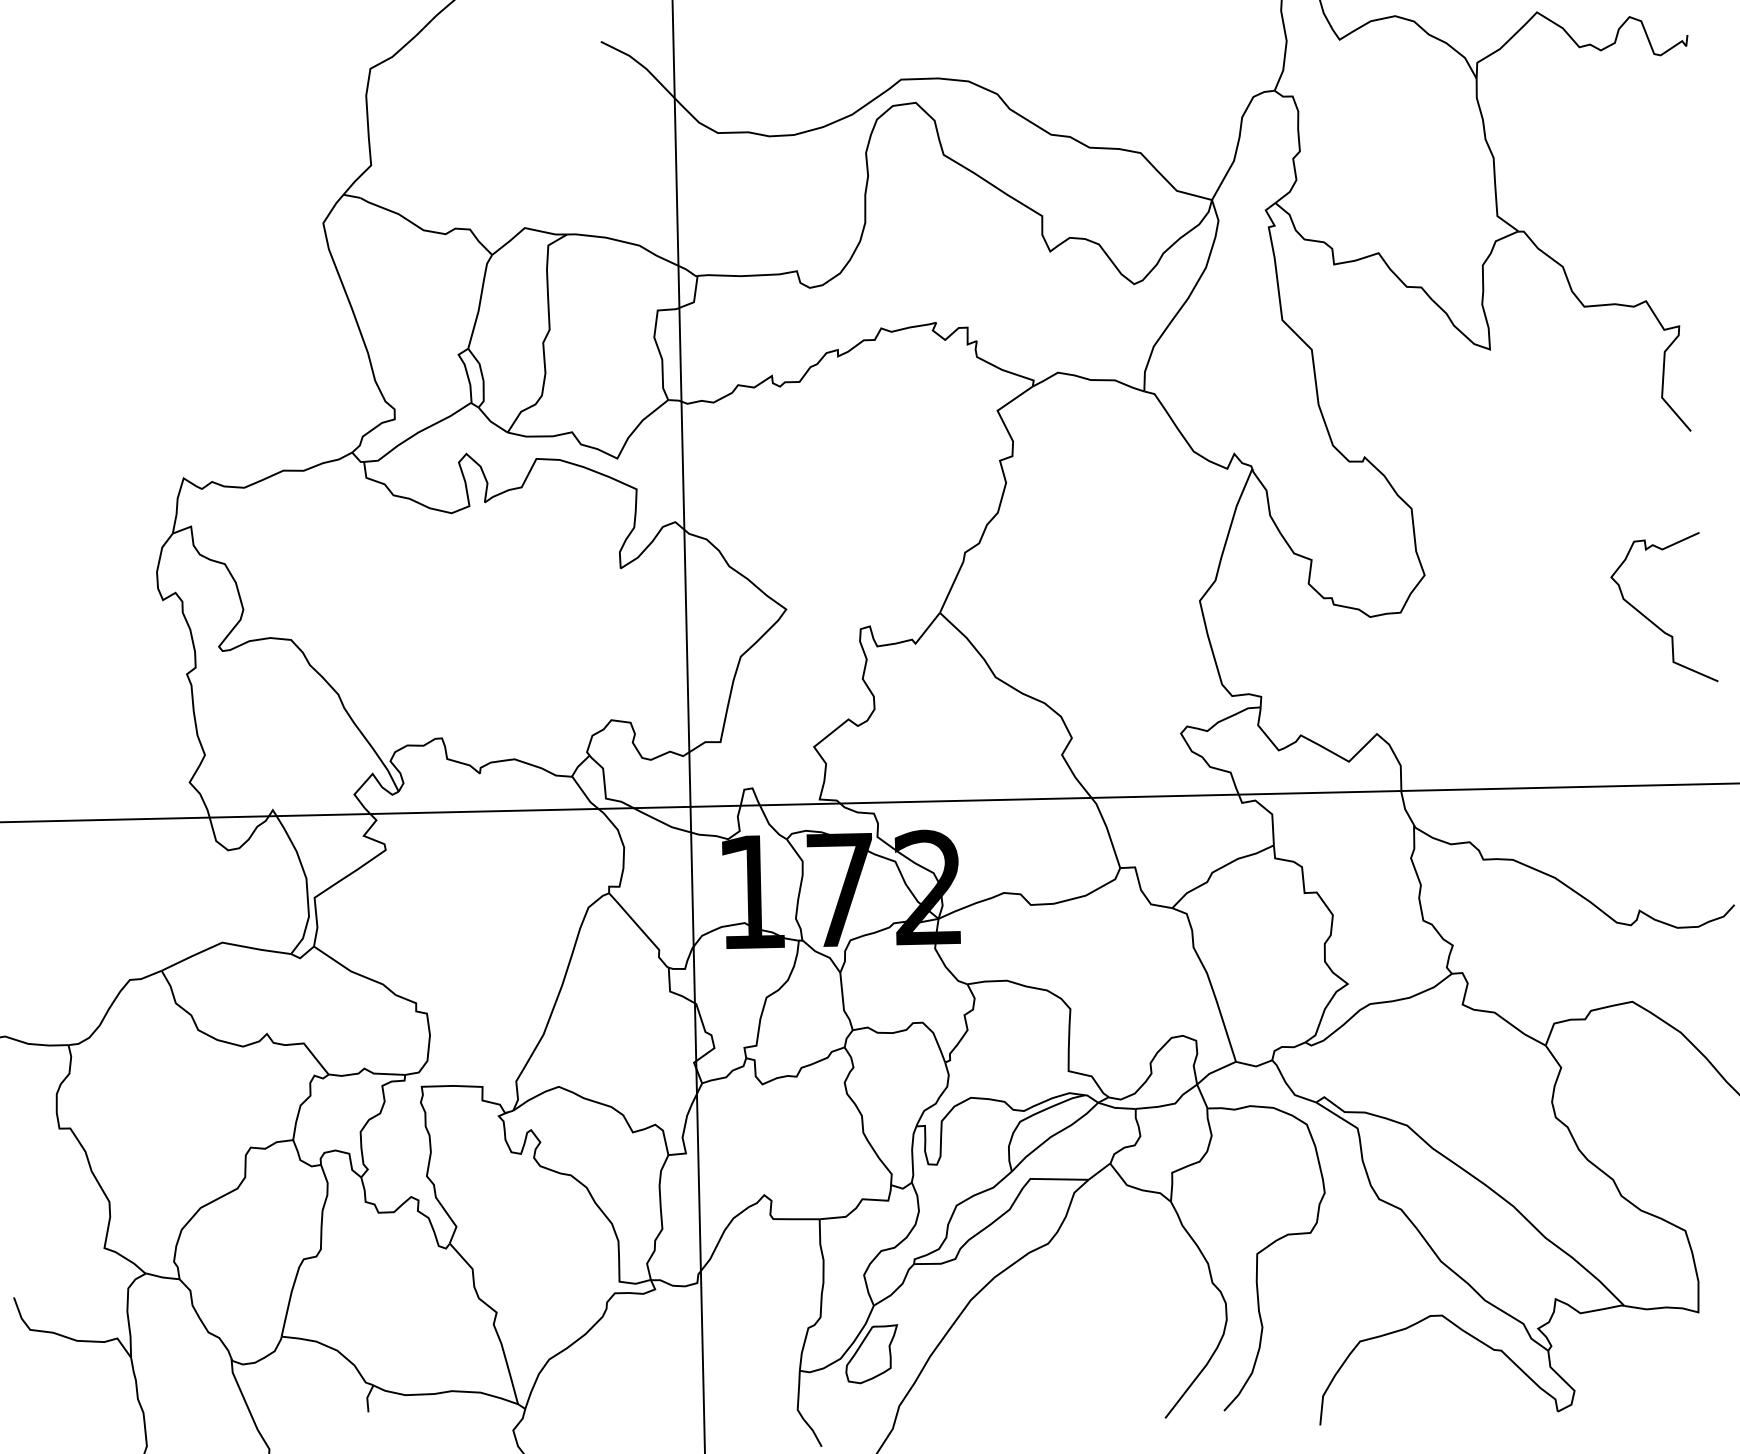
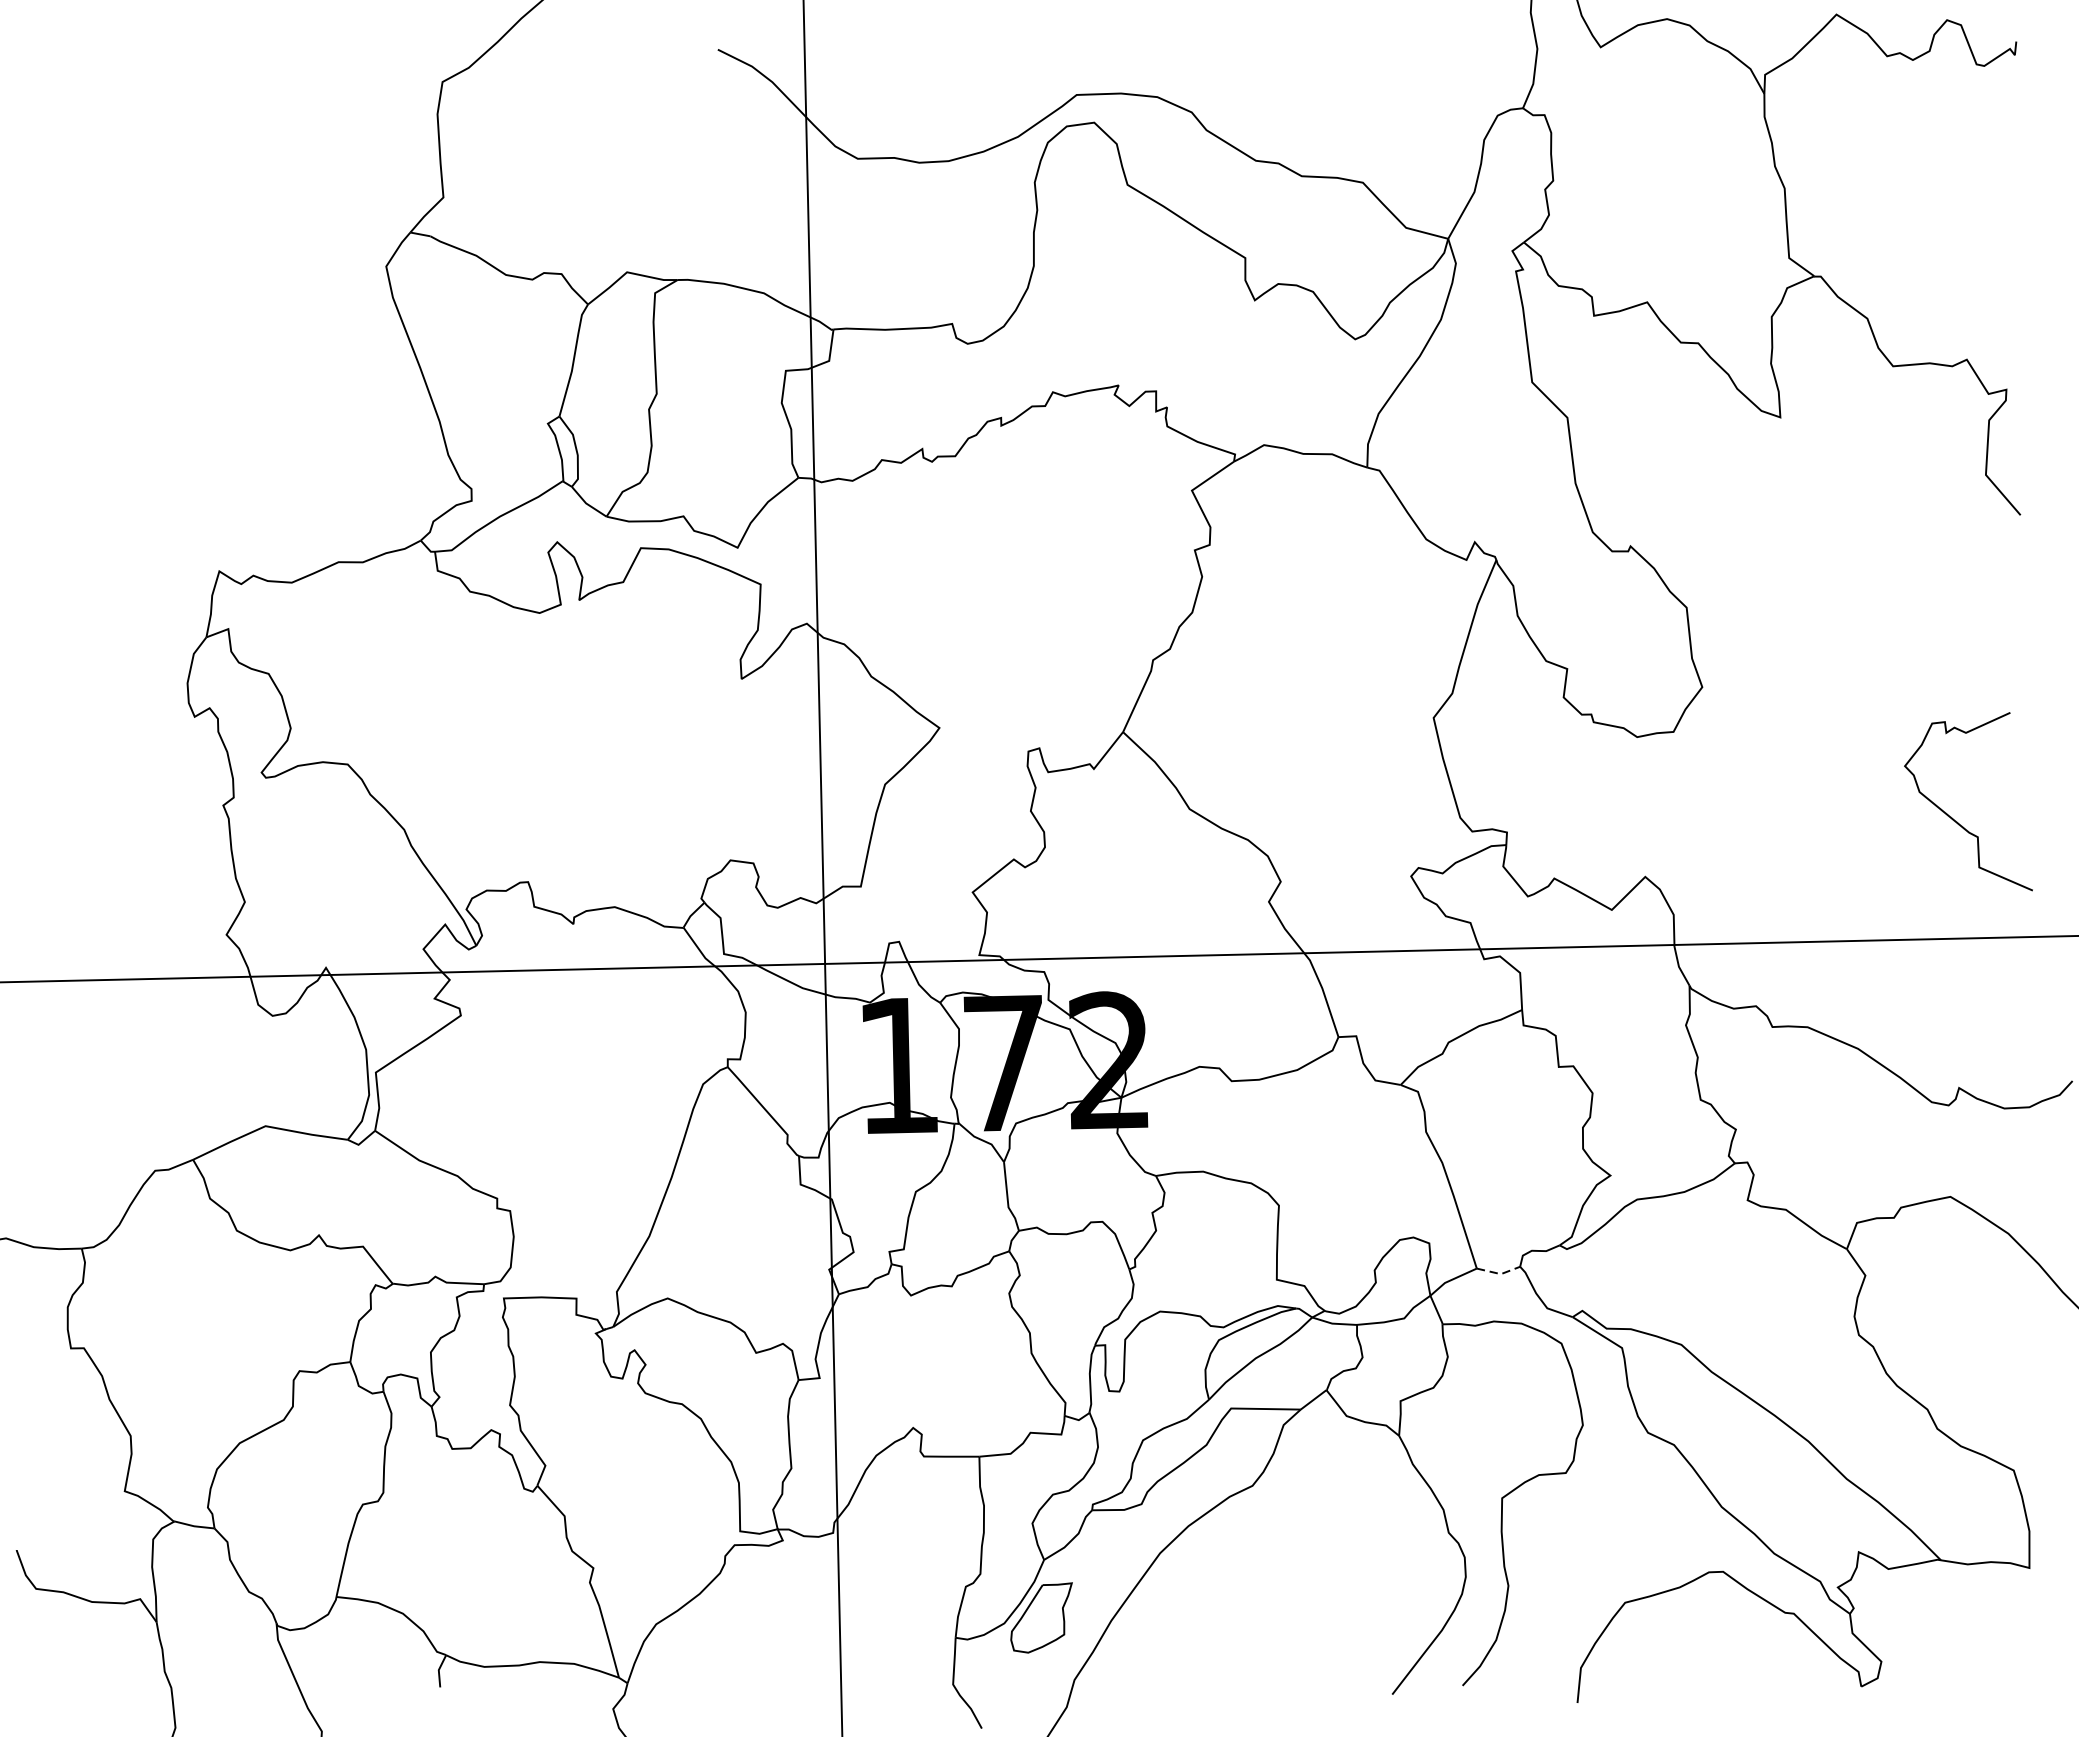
curve: (1655, 623) -> (1957, 821), moved
line: (1255, 1066) -> (1500, 1274), solid -> dashed

